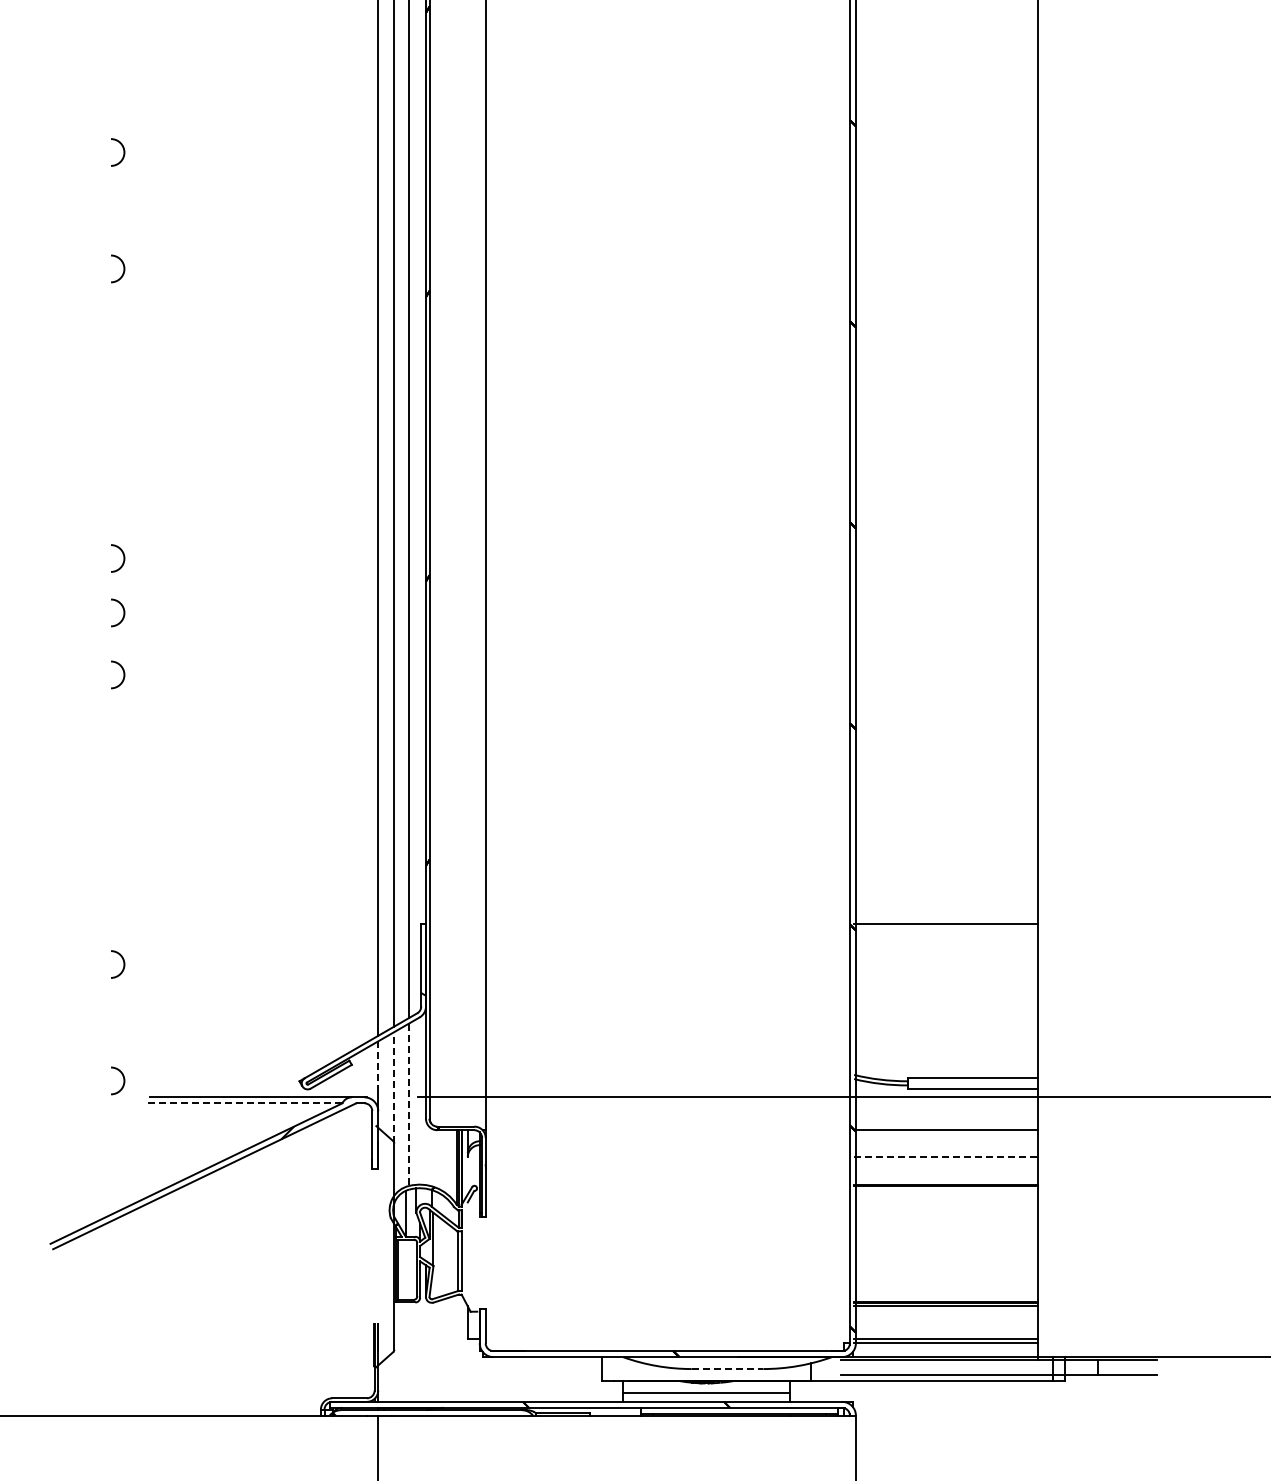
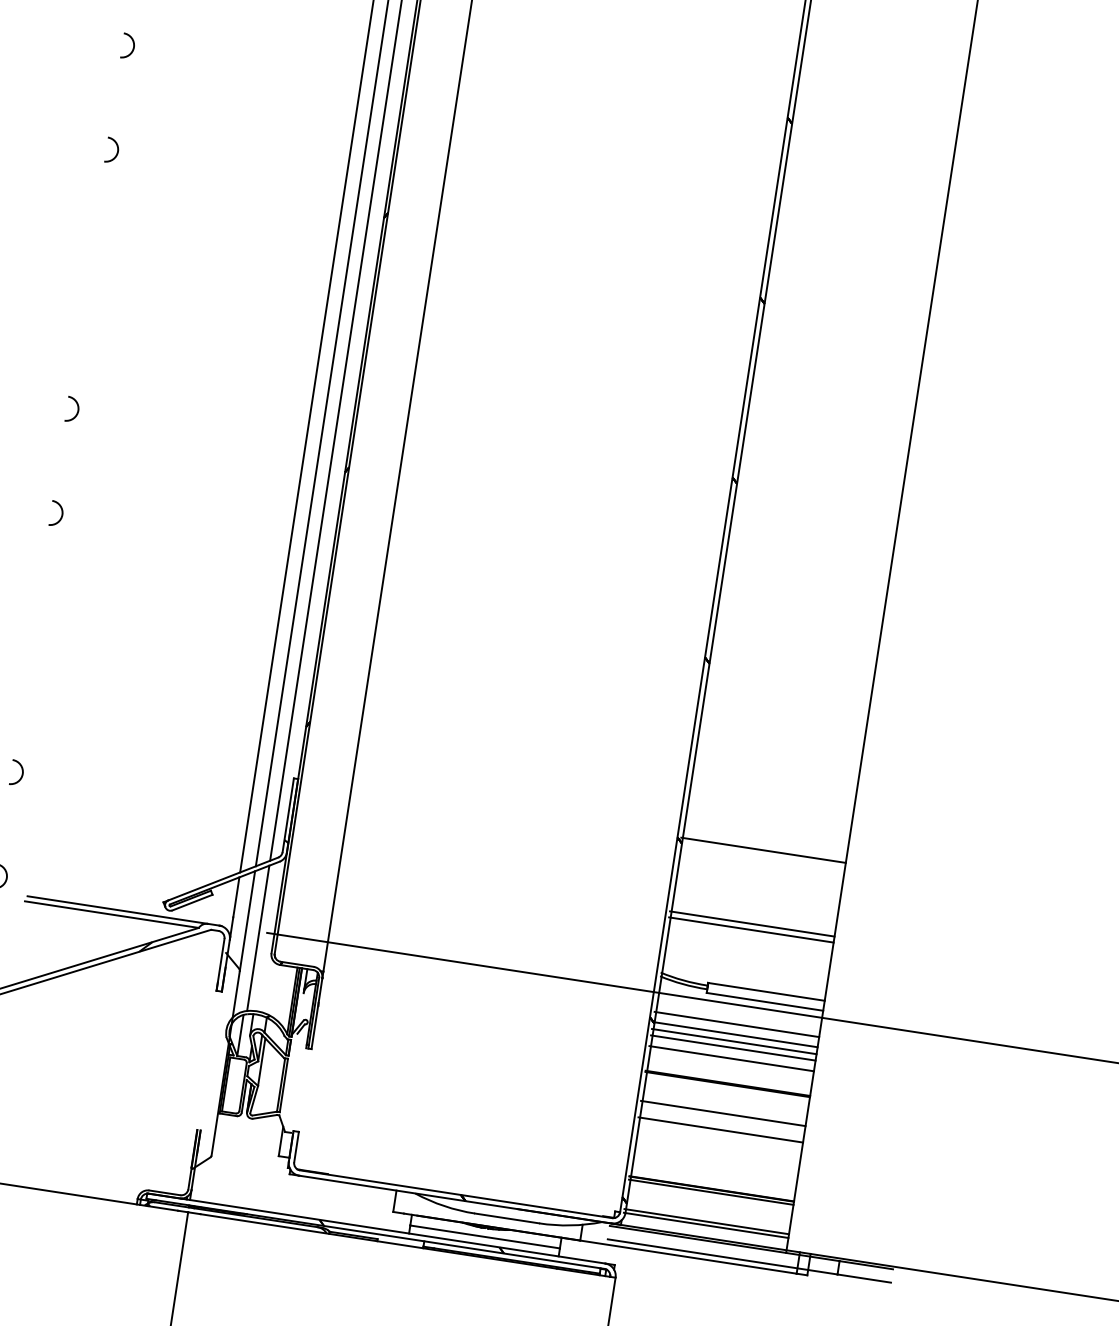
arc: (123, 612) -> (70, 458), removed
line: (946, 1006) -> (752, 923), added
line: (946, 1013) -> (751, 930), added
line: (378, 1064) -> (236, 898), dashed -> solid
line: (394, 1087) -> (247, 920), dashed -> solid
line: (245, 1103) -> (112, 914), dashed -> solid
line: (409, 1105) -> (258, 939), dashed -> solid
line: (946, 1118) -> (737, 1024), added
line: (946, 1137) -> (734, 1041), added
line: (946, 1145) -> (733, 1048), added
line: (946, 1157) -> (732, 1059), dashed -> solid
line: (946, 1218) -> (723, 1113), added
line: (946, 1236) -> (721, 1129), added
line: (727, 1369) -> (507, 1218), dashed -> solid

